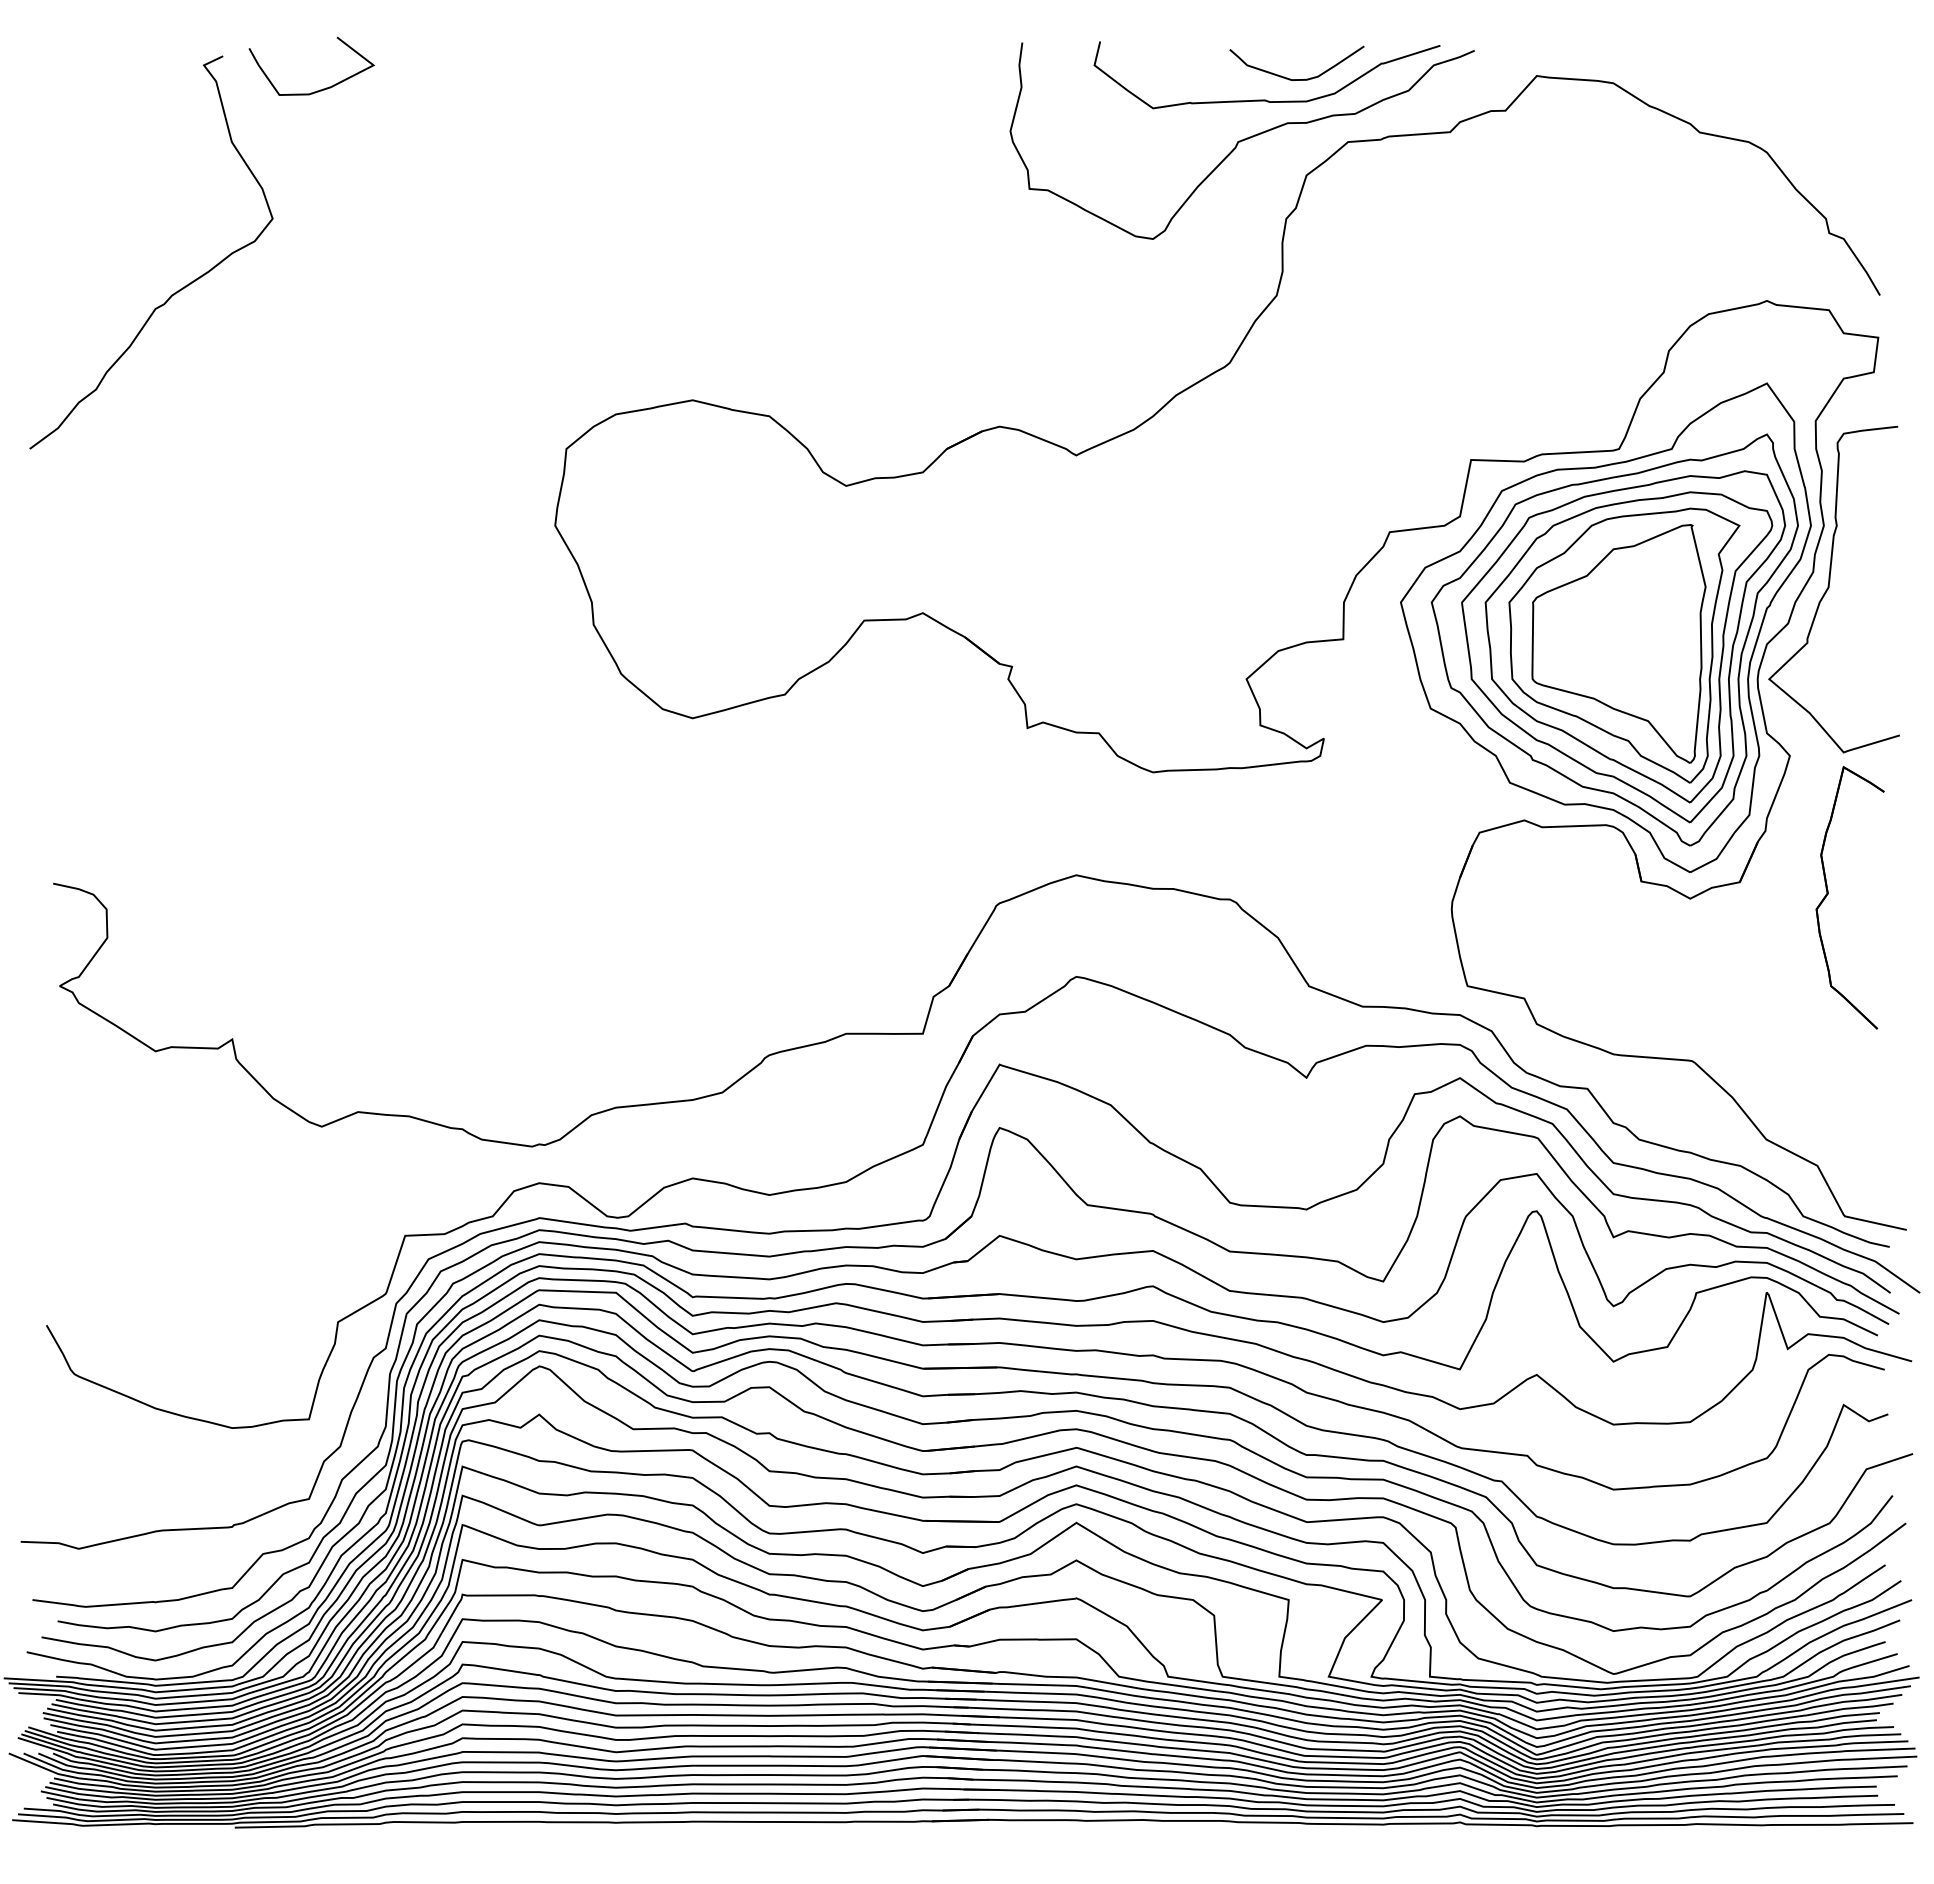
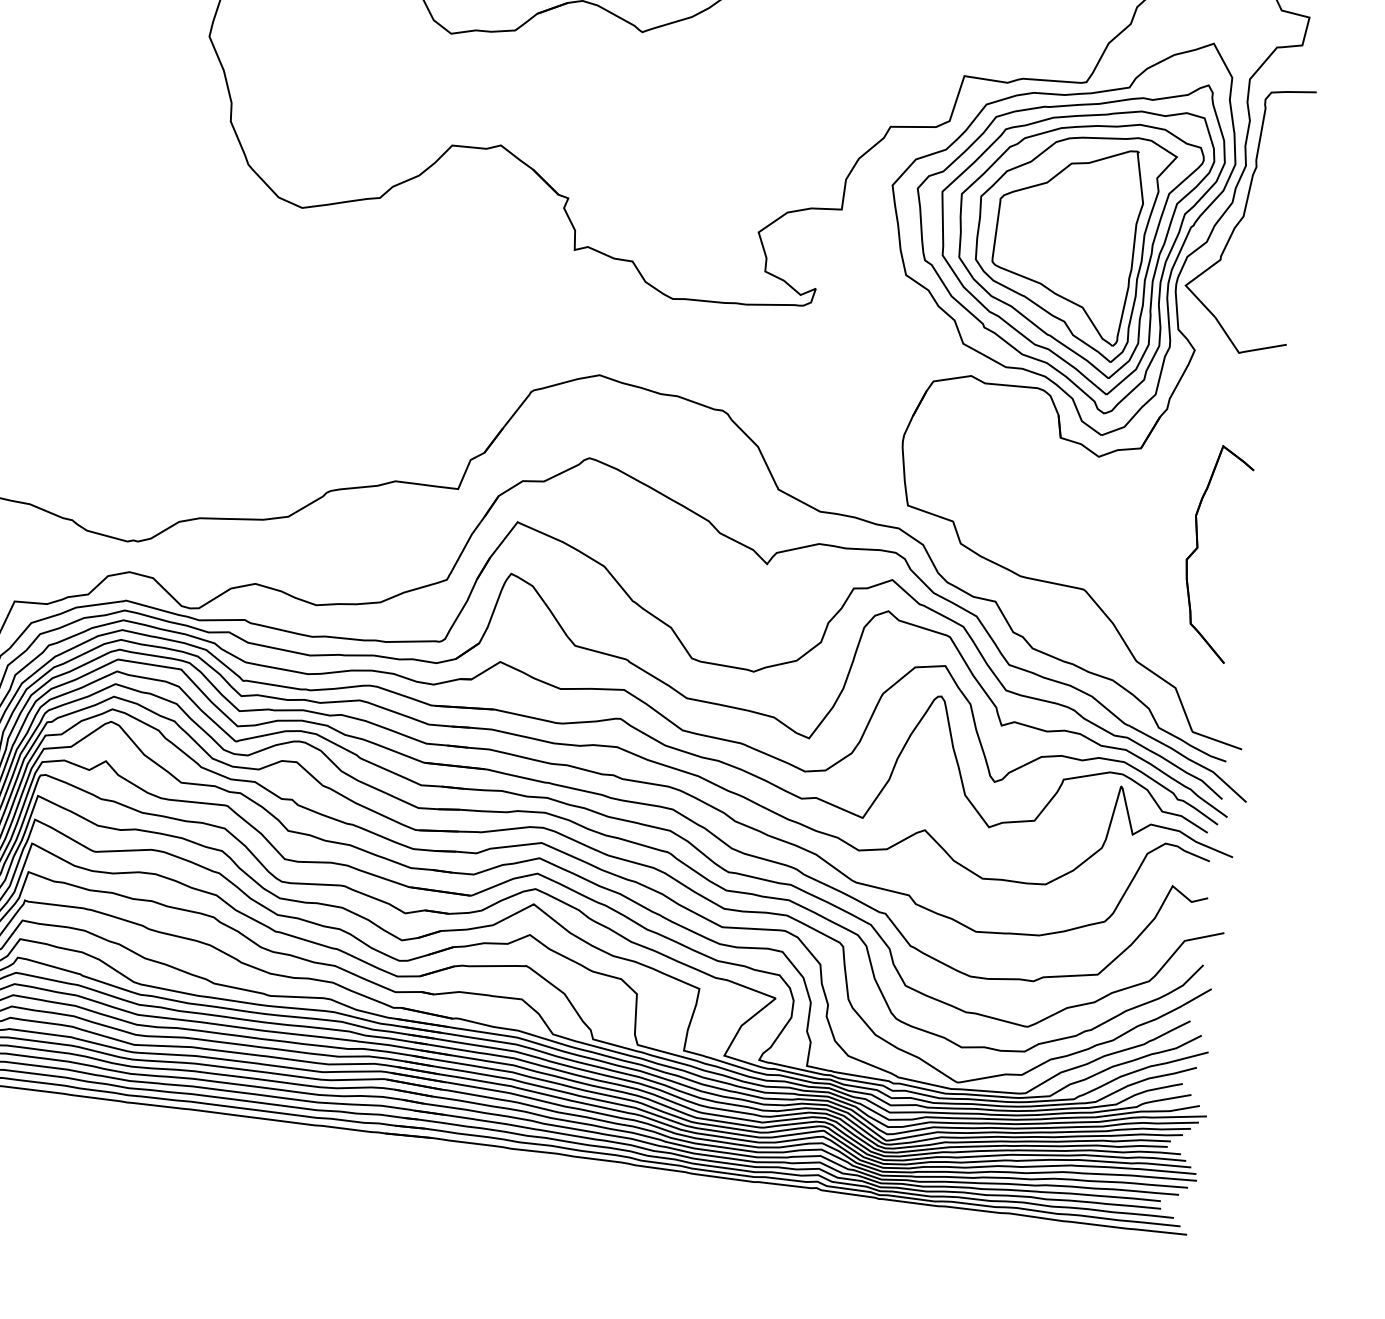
part: (1828, 894) -> (1197, 548), moved

